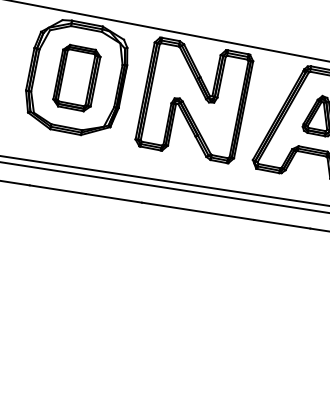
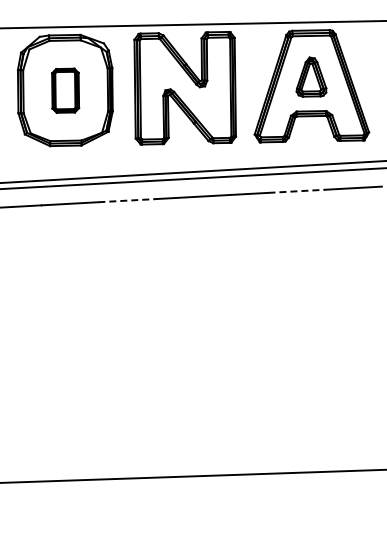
part: (76, 77) -> (65, 90), size x0.7
line: (114, 198) -> (127, 200), solid -> dashed
line: (282, 224) -> (297, 191), solid -> dashed

